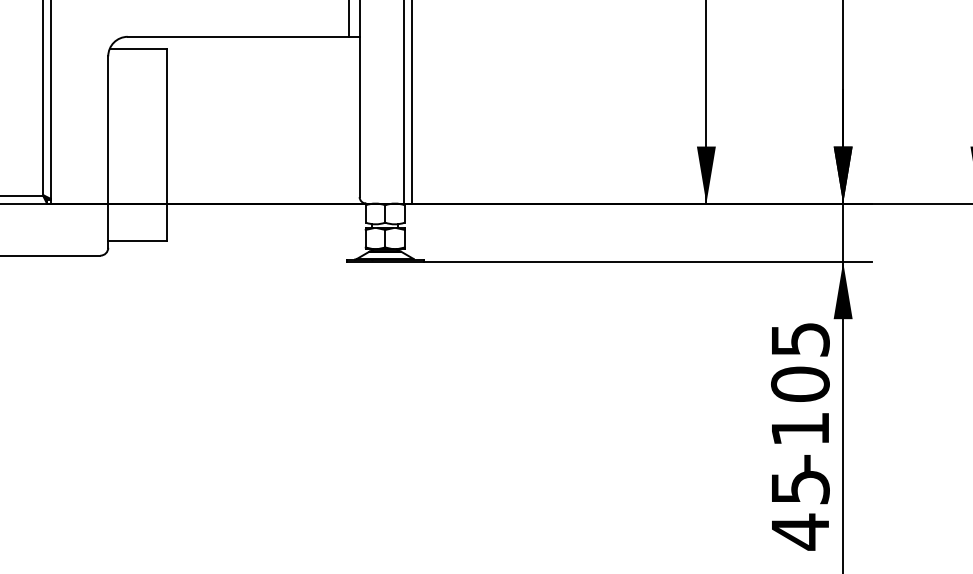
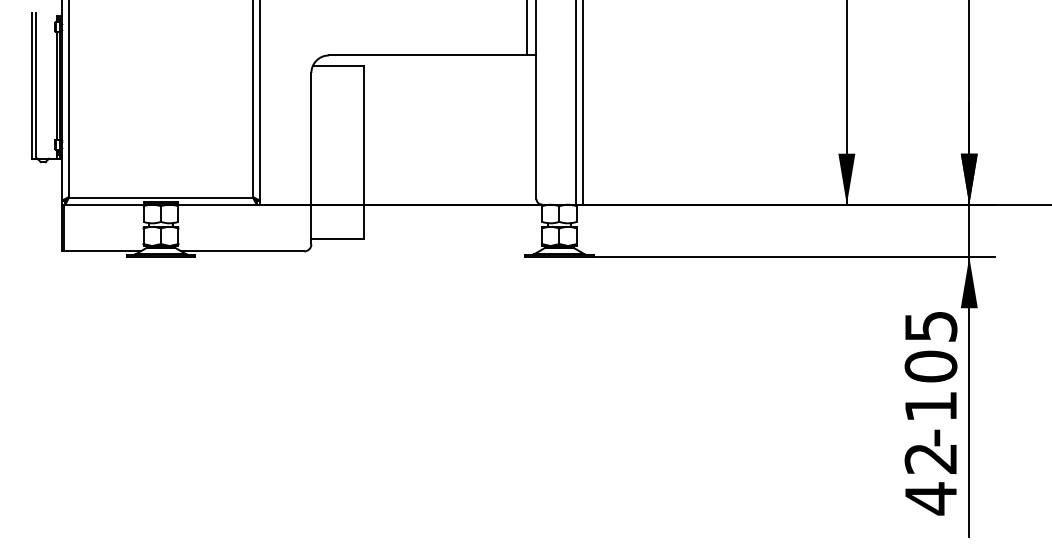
text: (799, 487) -> (930, 458), 45 -> 42

